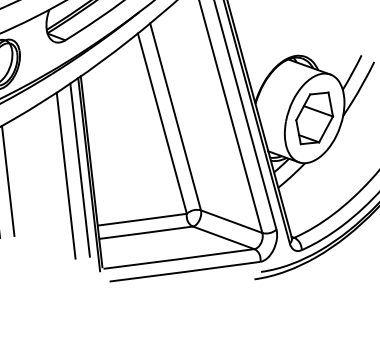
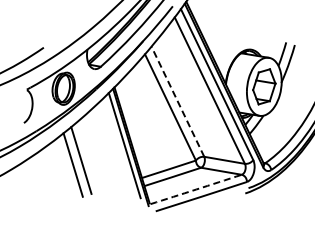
line: (175, 116) -> (177, 101), solid -> dashed
line: (65, 175) -> (116, 150), removed
arc: (179, 259) -> (196, 189), solid -> dashed

